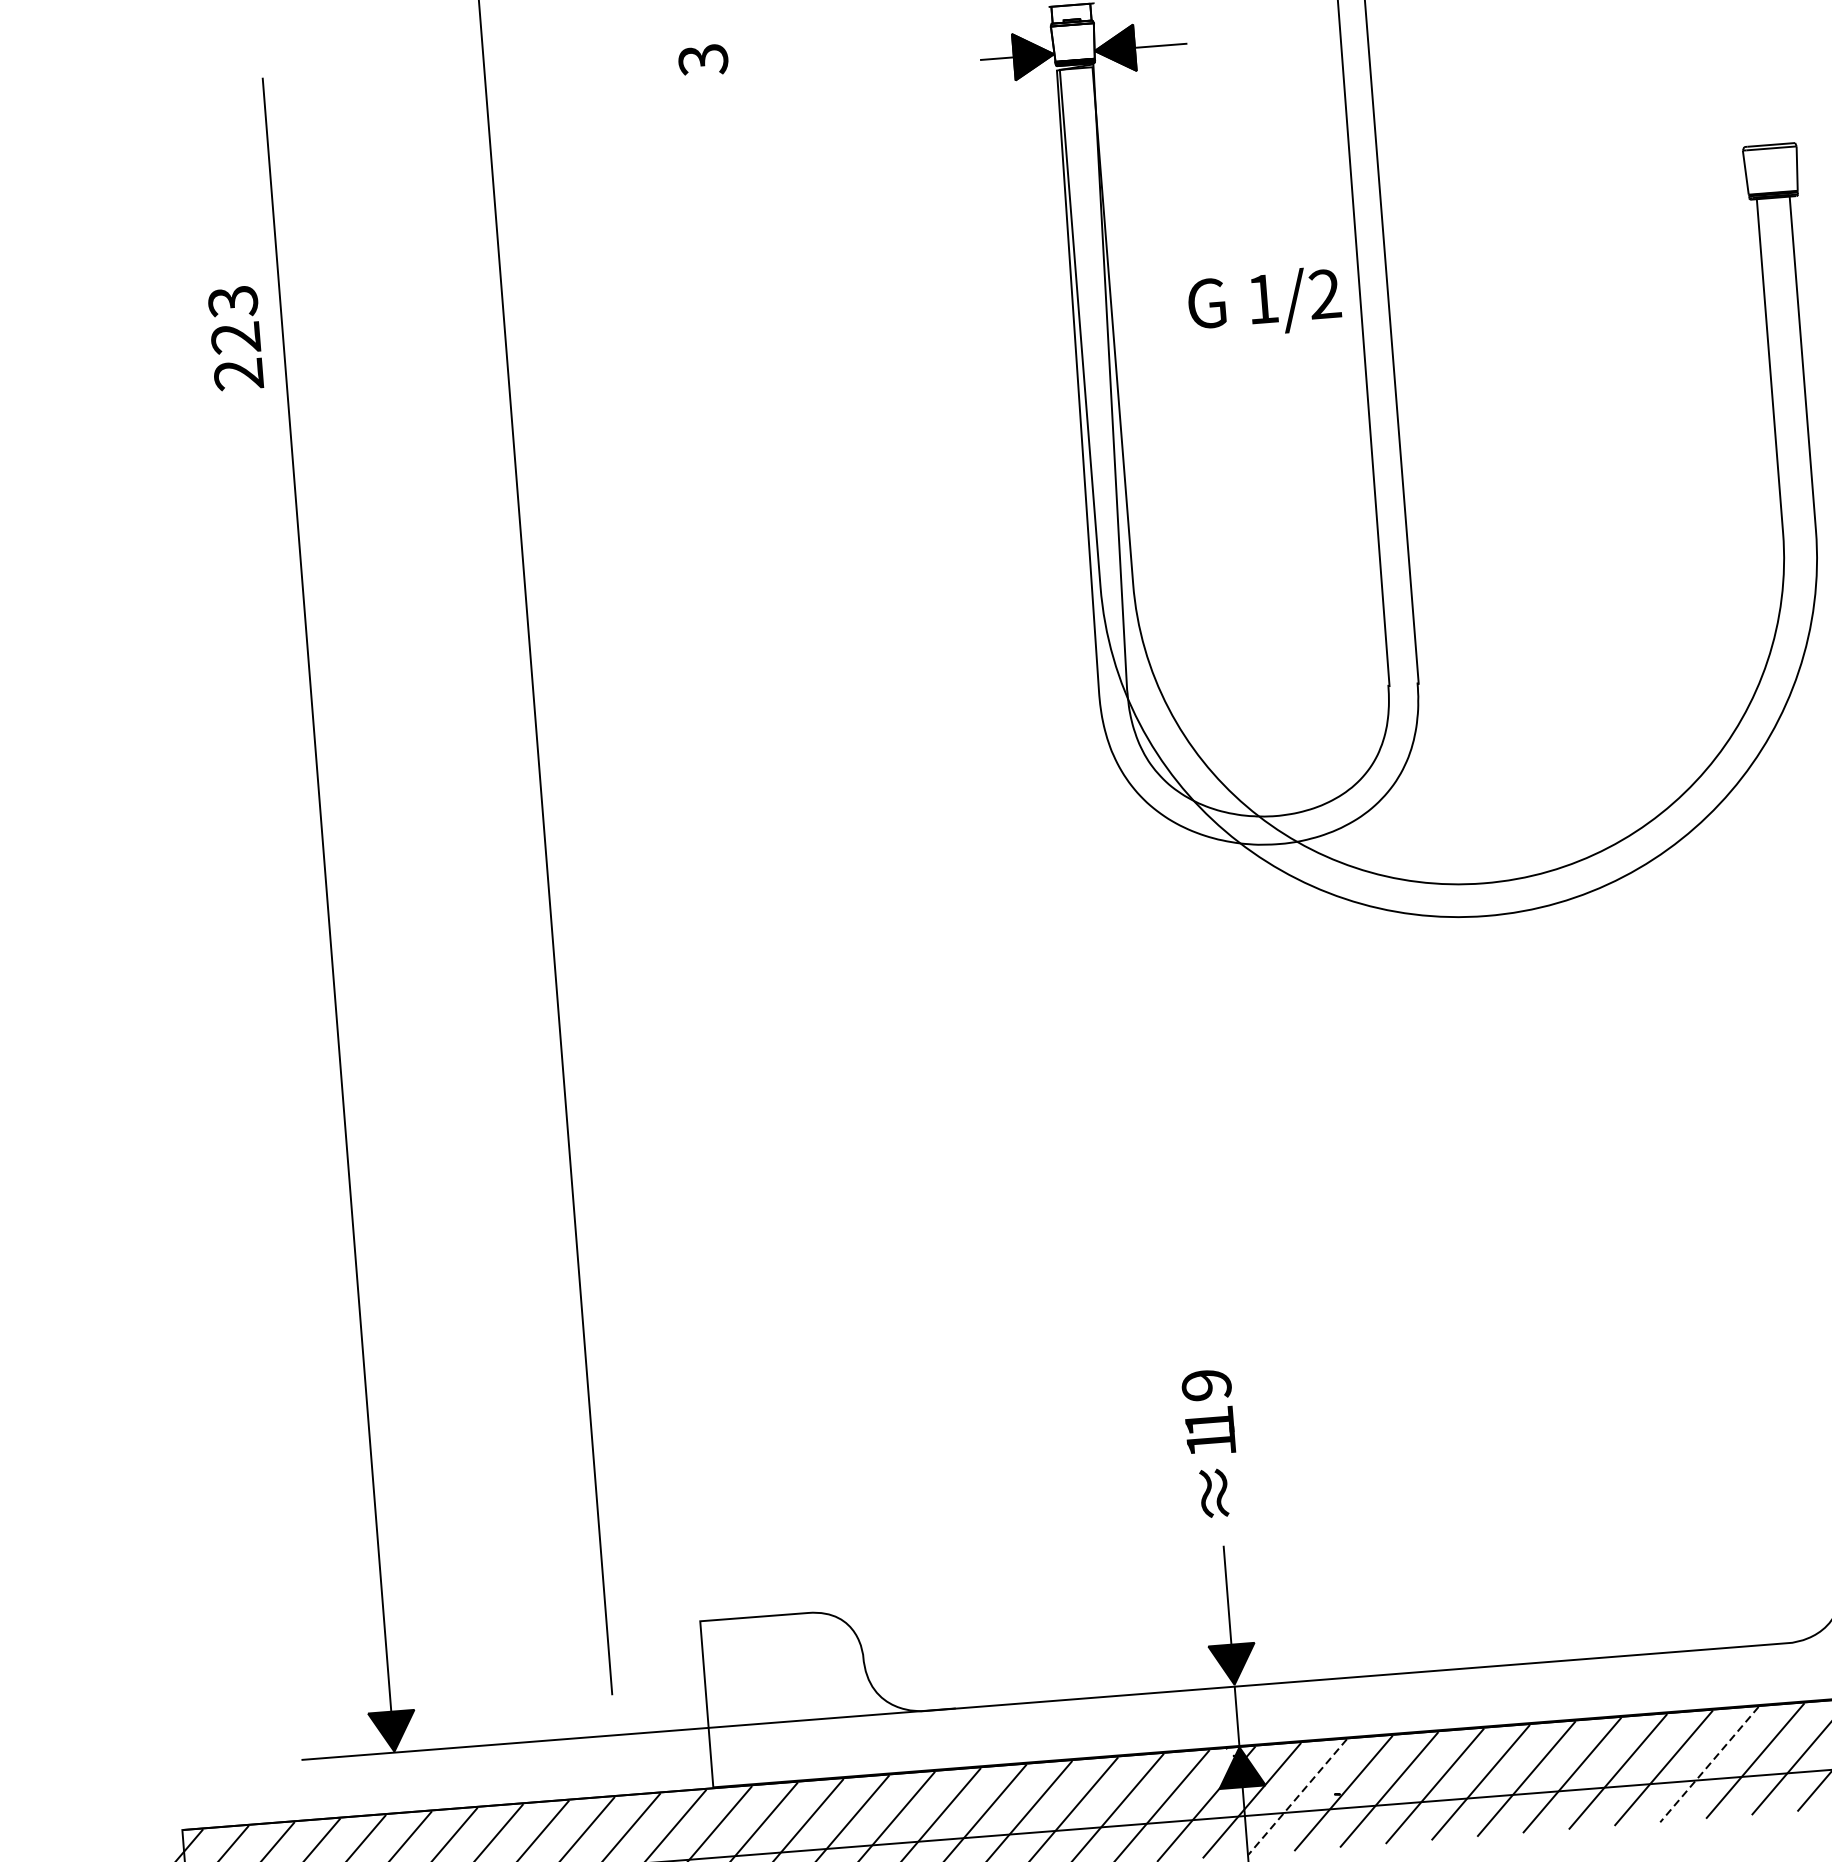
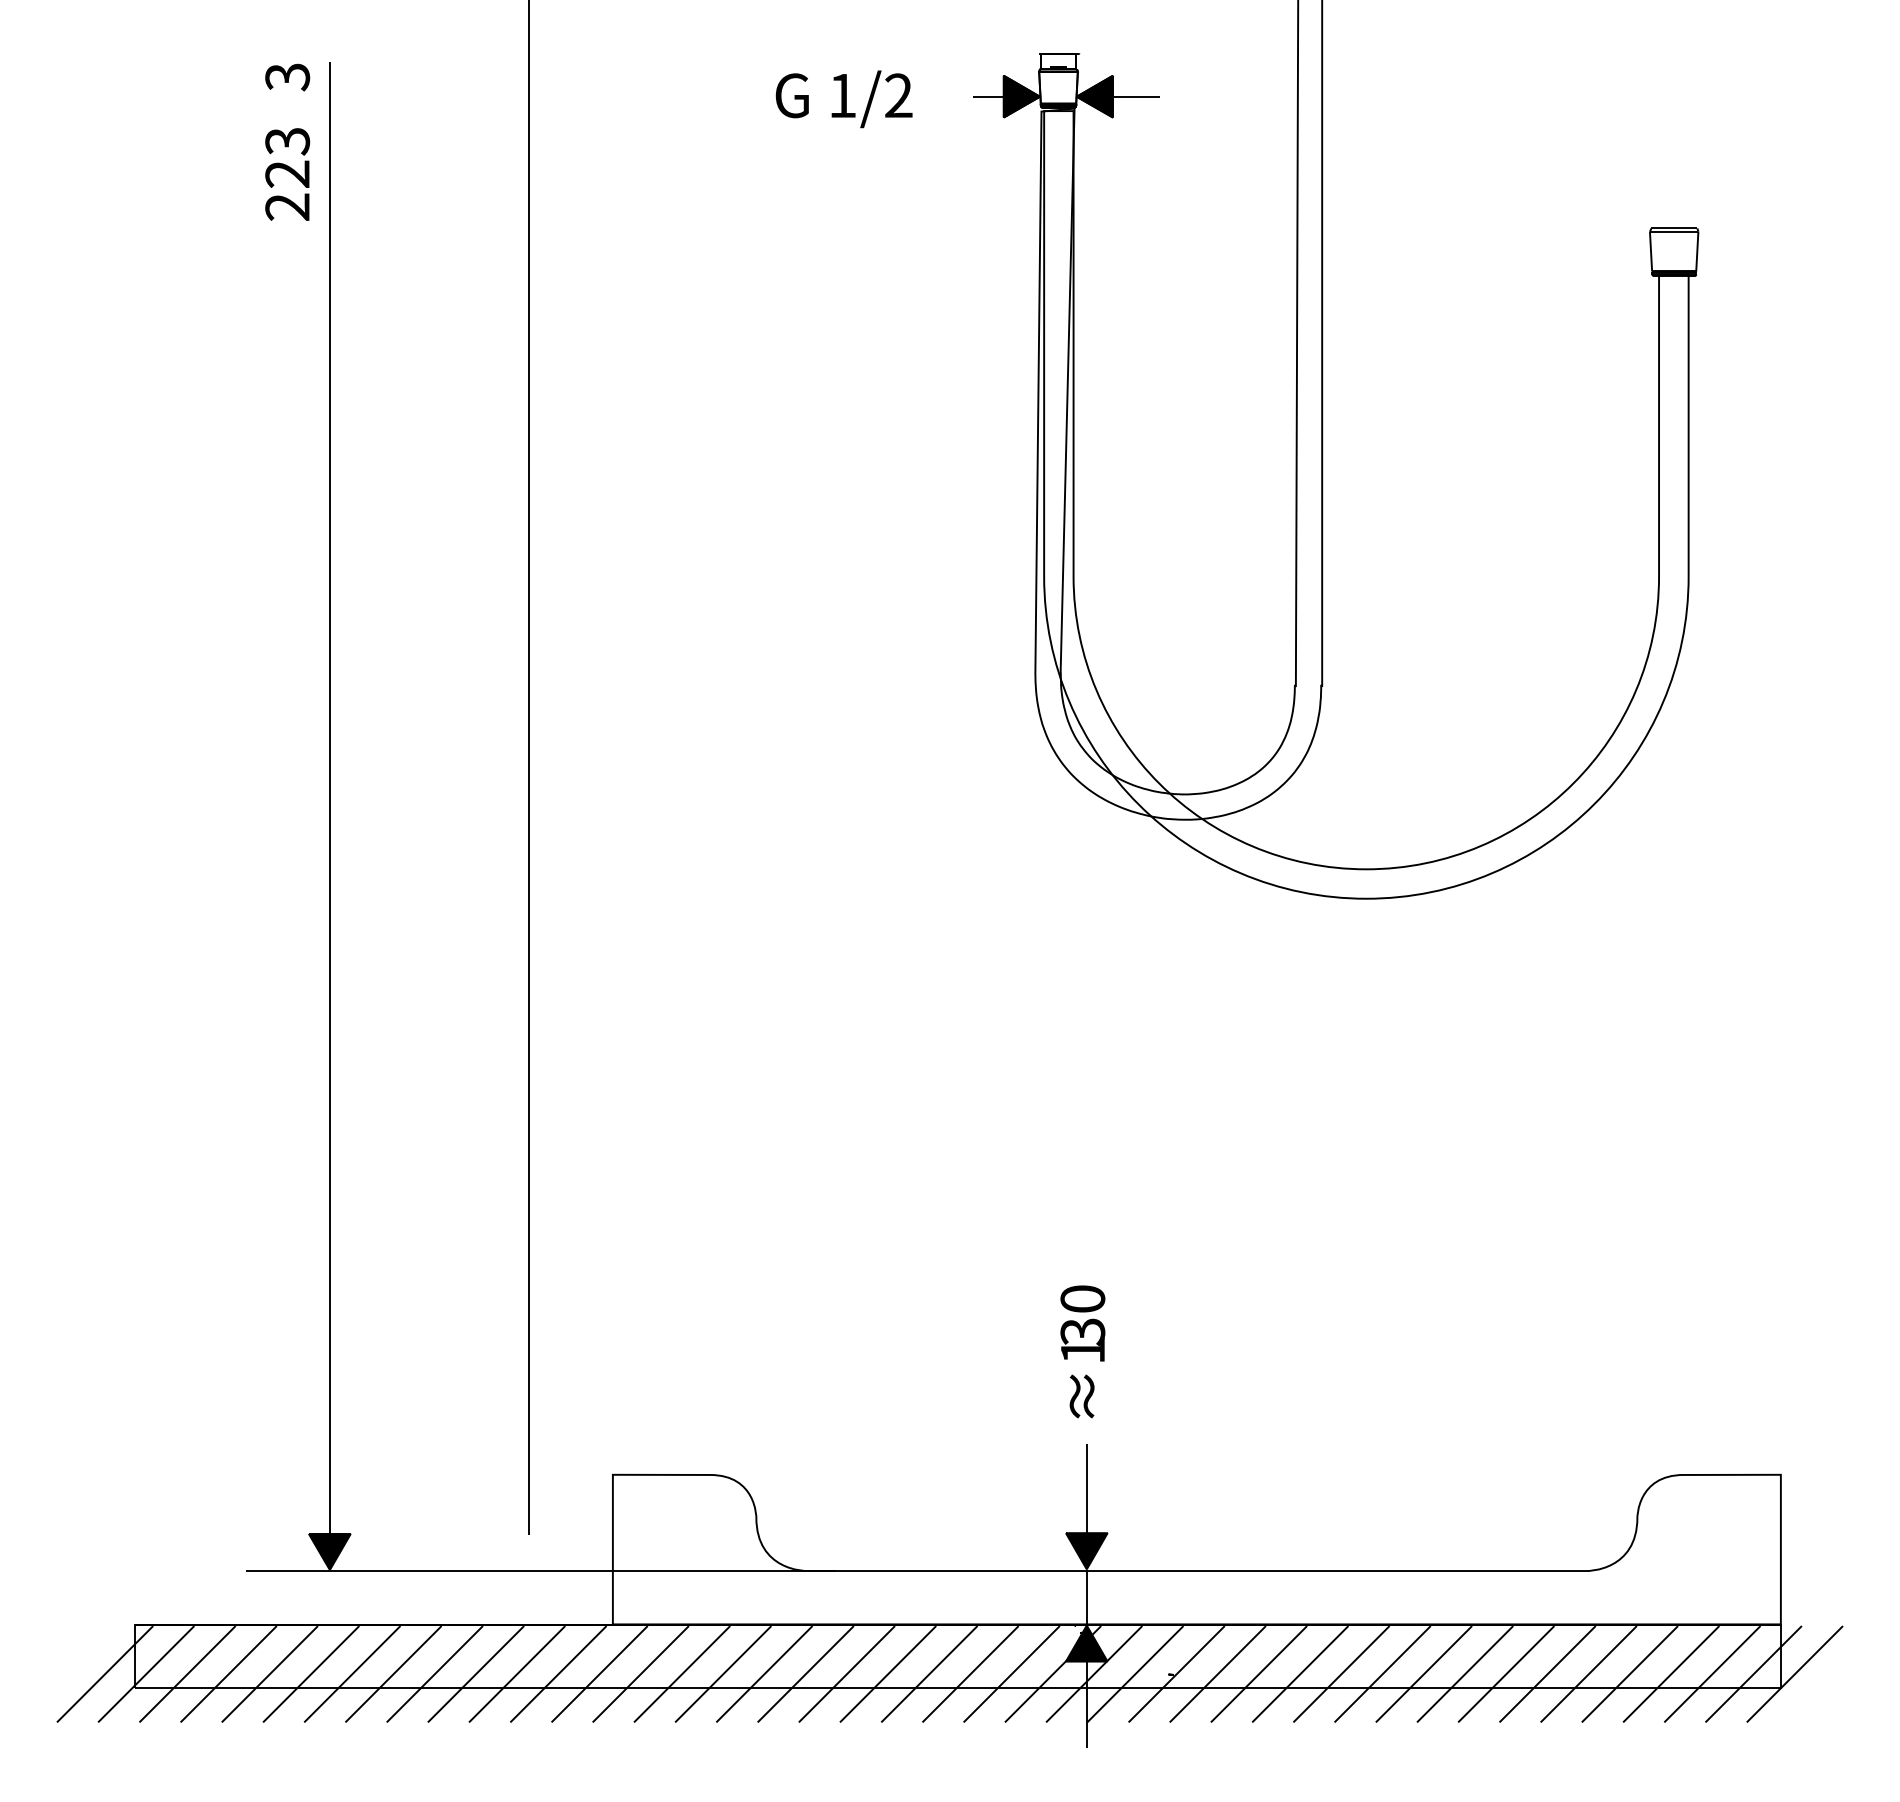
text: (703, 60) -> (287, 77), moved
text: (1264, 303) -> (843, 99), moved
text: (235, 338) -> (287, 174), moved
text: (1207, 1403) -> (1082, 1315), 19 -> 30
line: (1708, 1764) -> (1505, 1674), dashed -> solid
line: (1297, 1797) -> (1135, 1674), dashed -> solid

